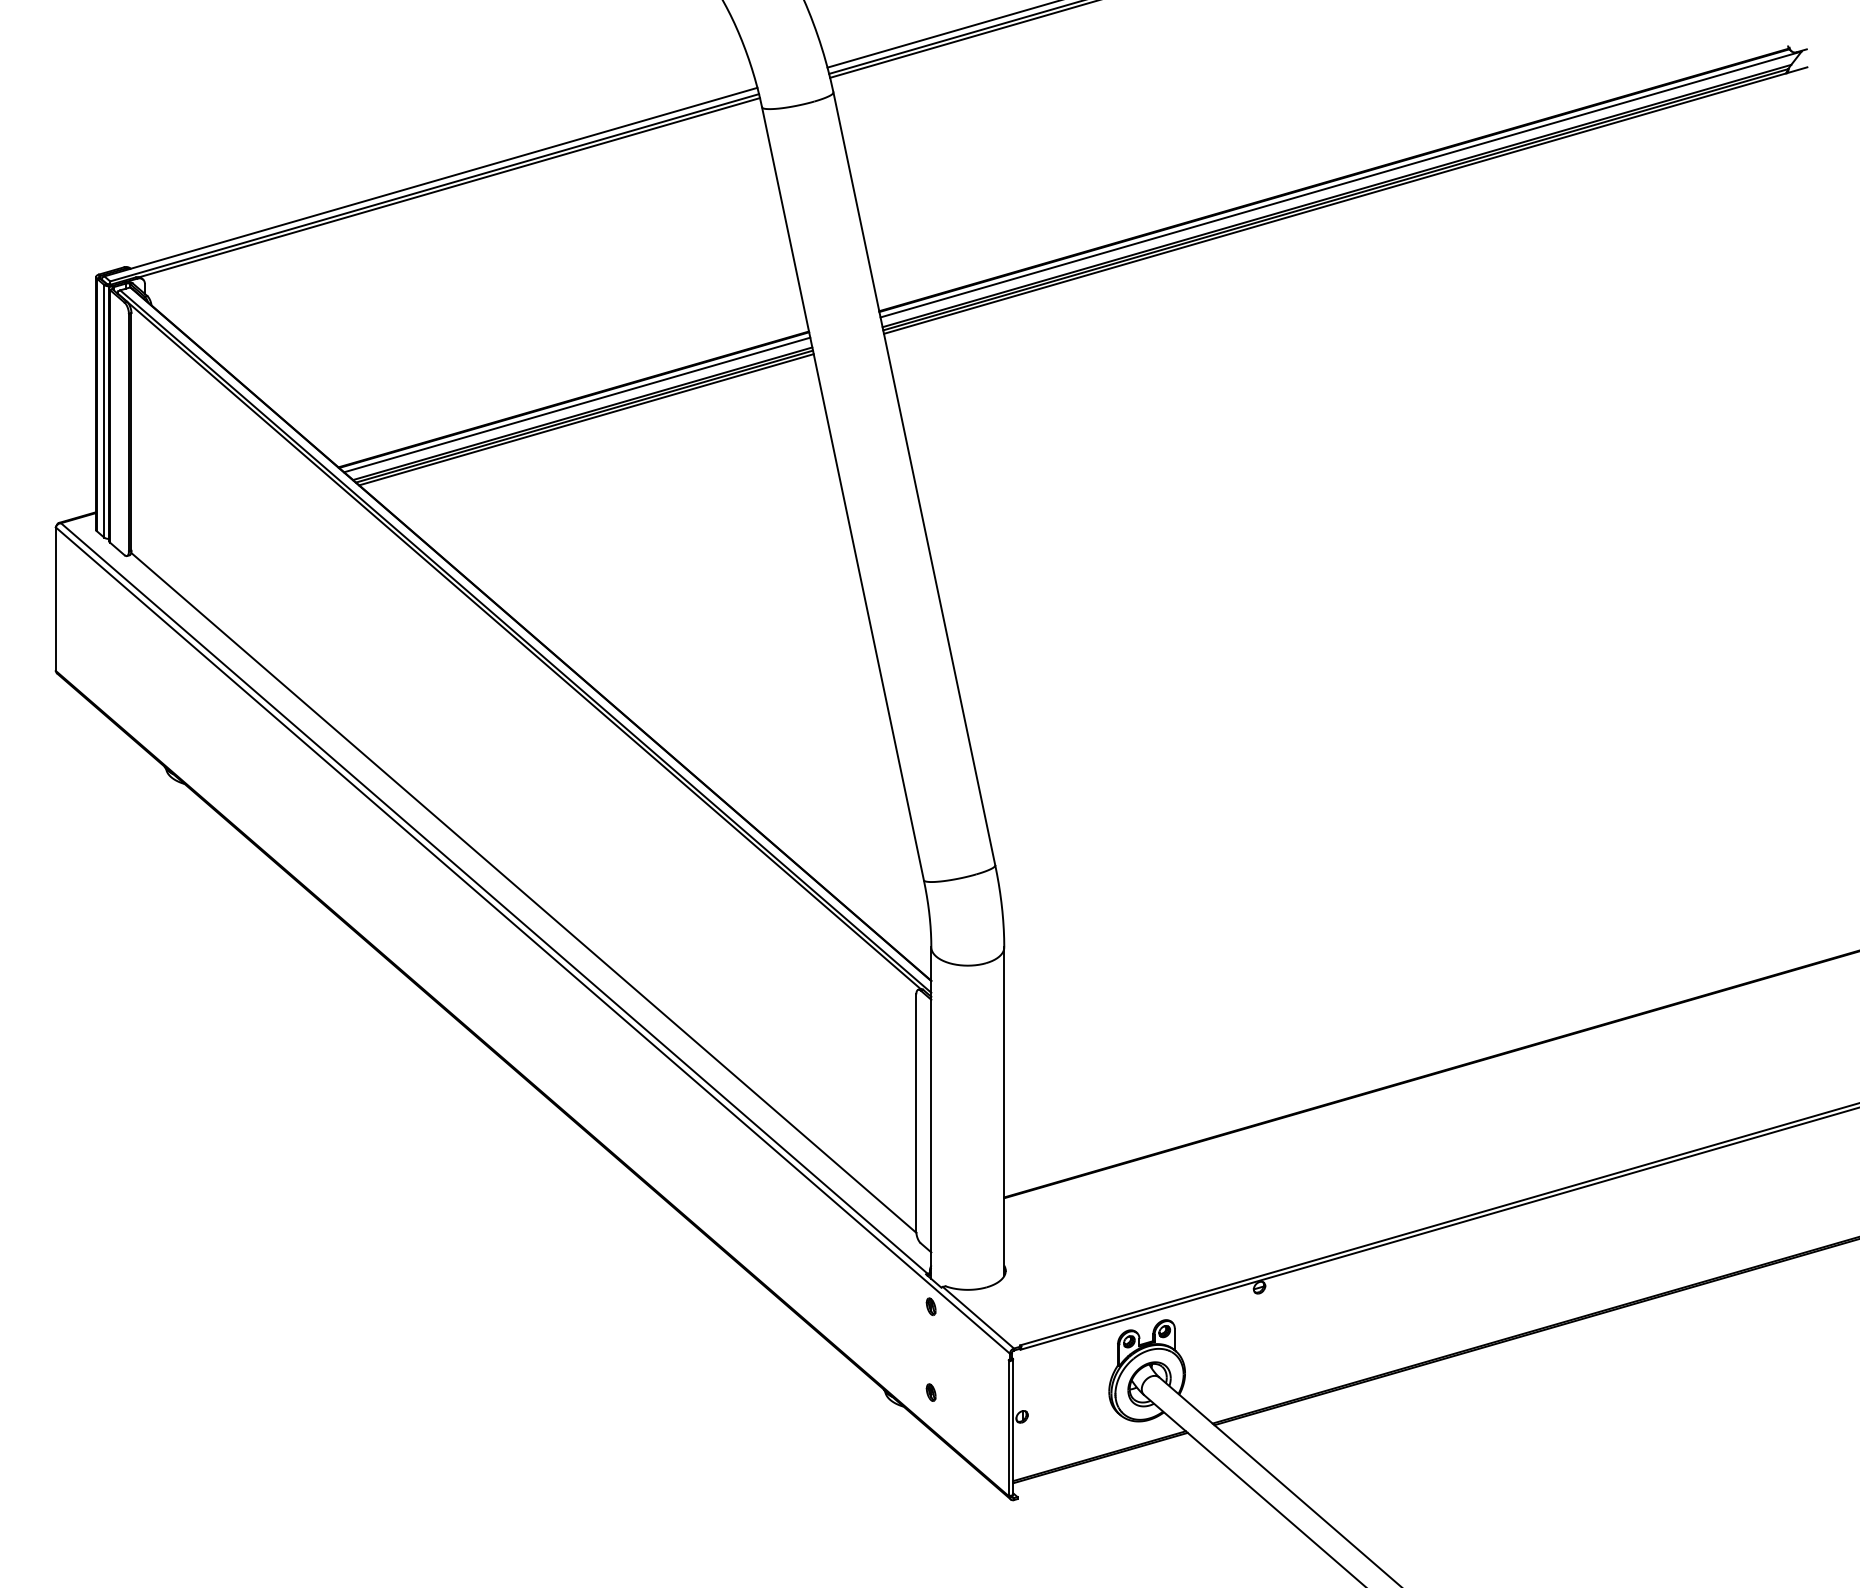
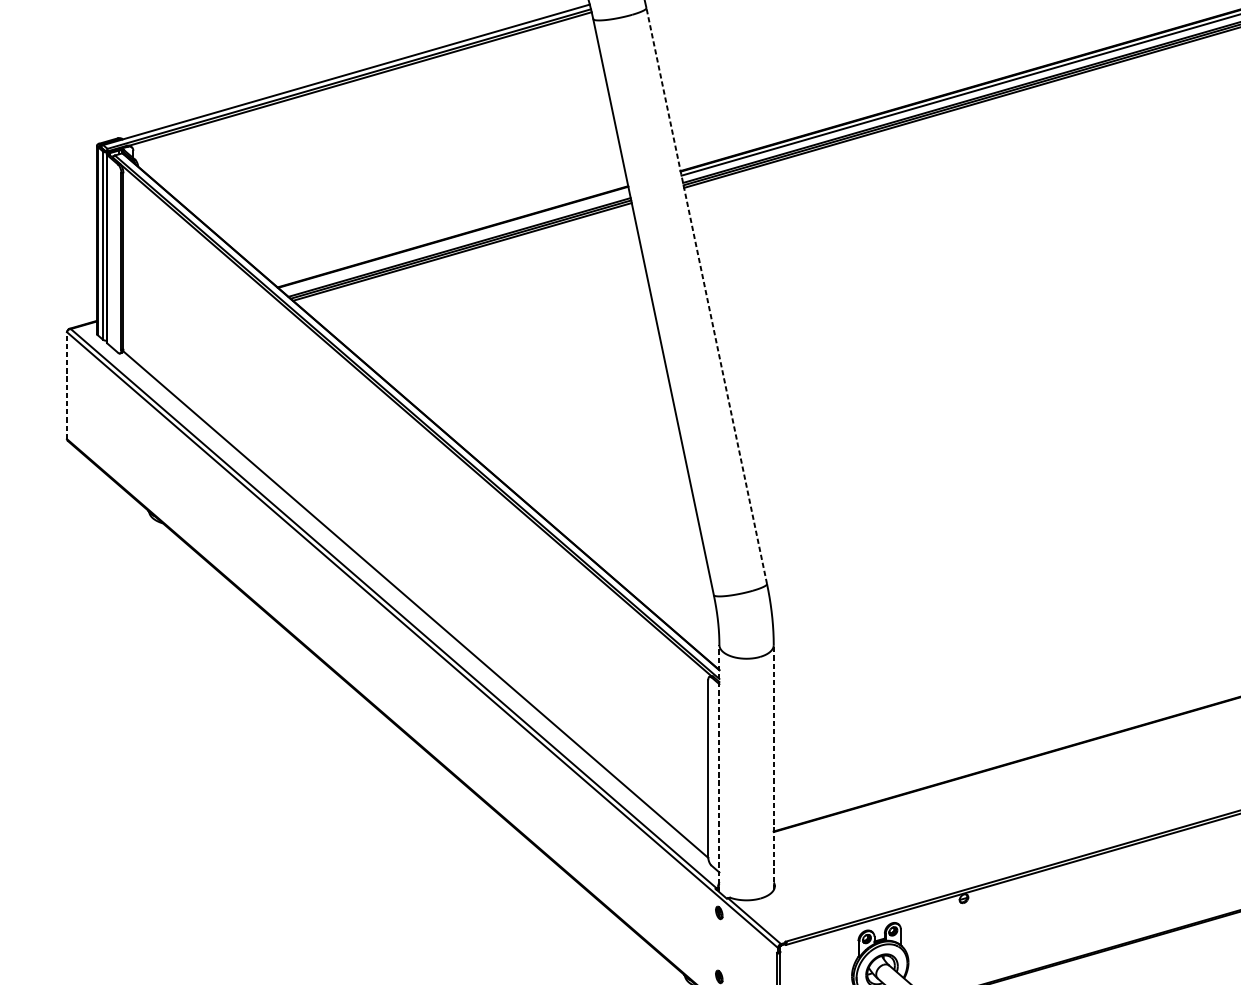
line: (577, 404) -> (455, 240), removed
line: (914, 478) -> (706, 295), solid -> dashed
line: (55, 599) -> (66, 385), solid -> dashed
line: (1004, 1111) -> (773, 767), solid -> dashed
line: (931, 1113) -> (719, 768), solid -> dashed

